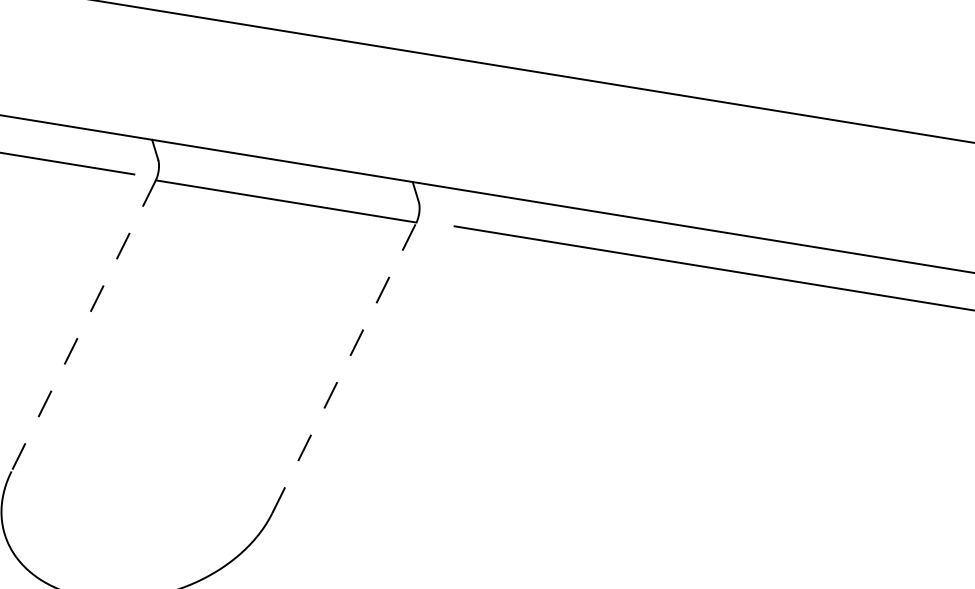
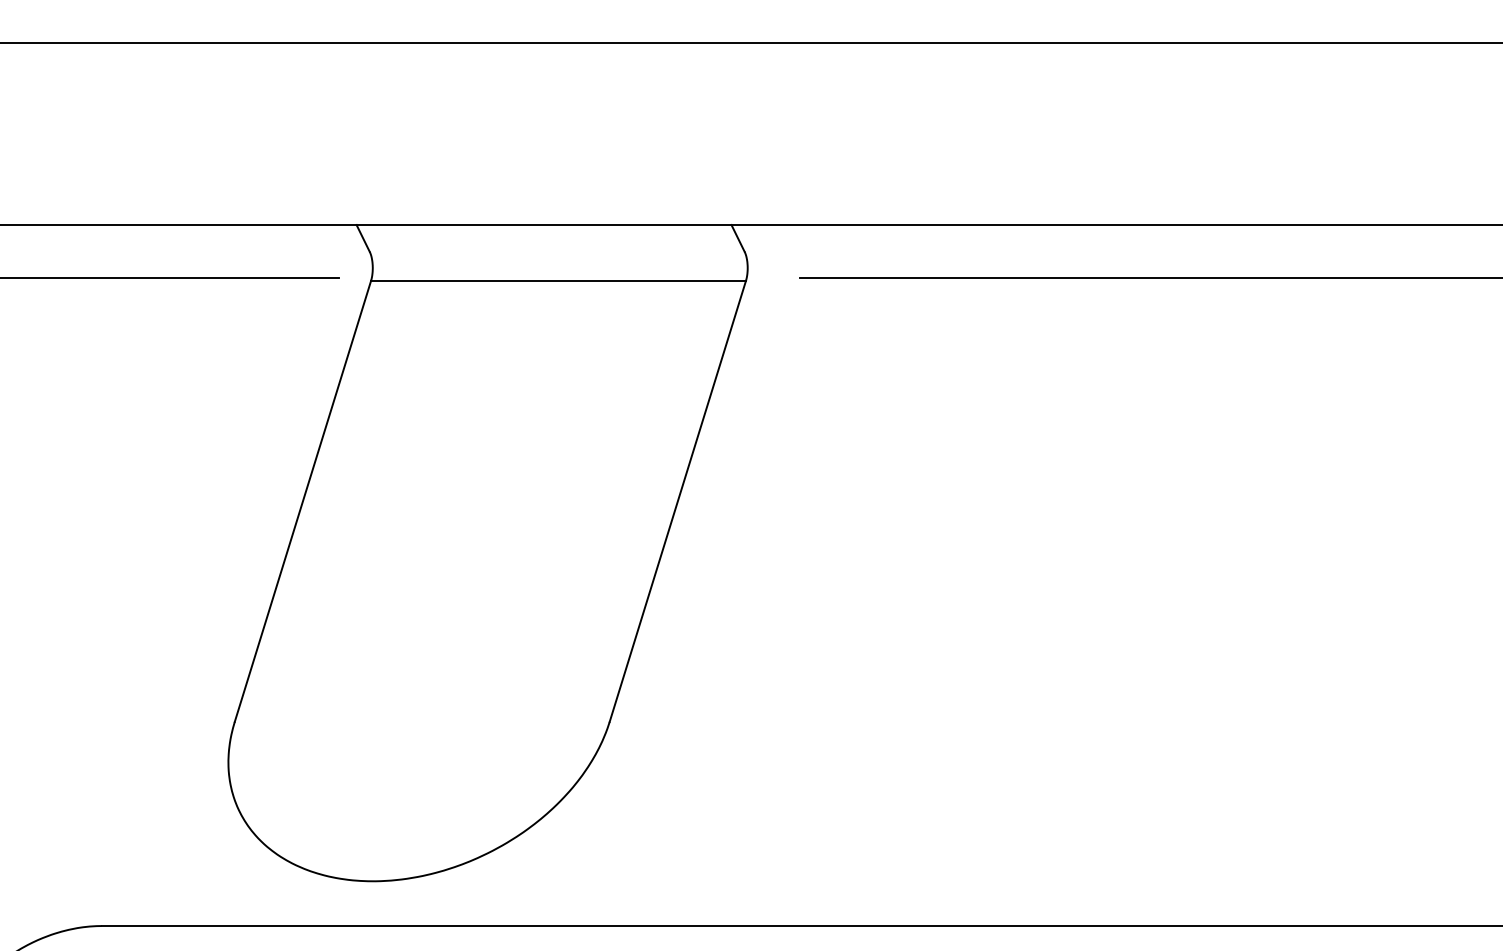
line: (83, 325) -> (302, 501), dashed -> solid
line: (344, 368) -> (677, 501), dashed -> solid

